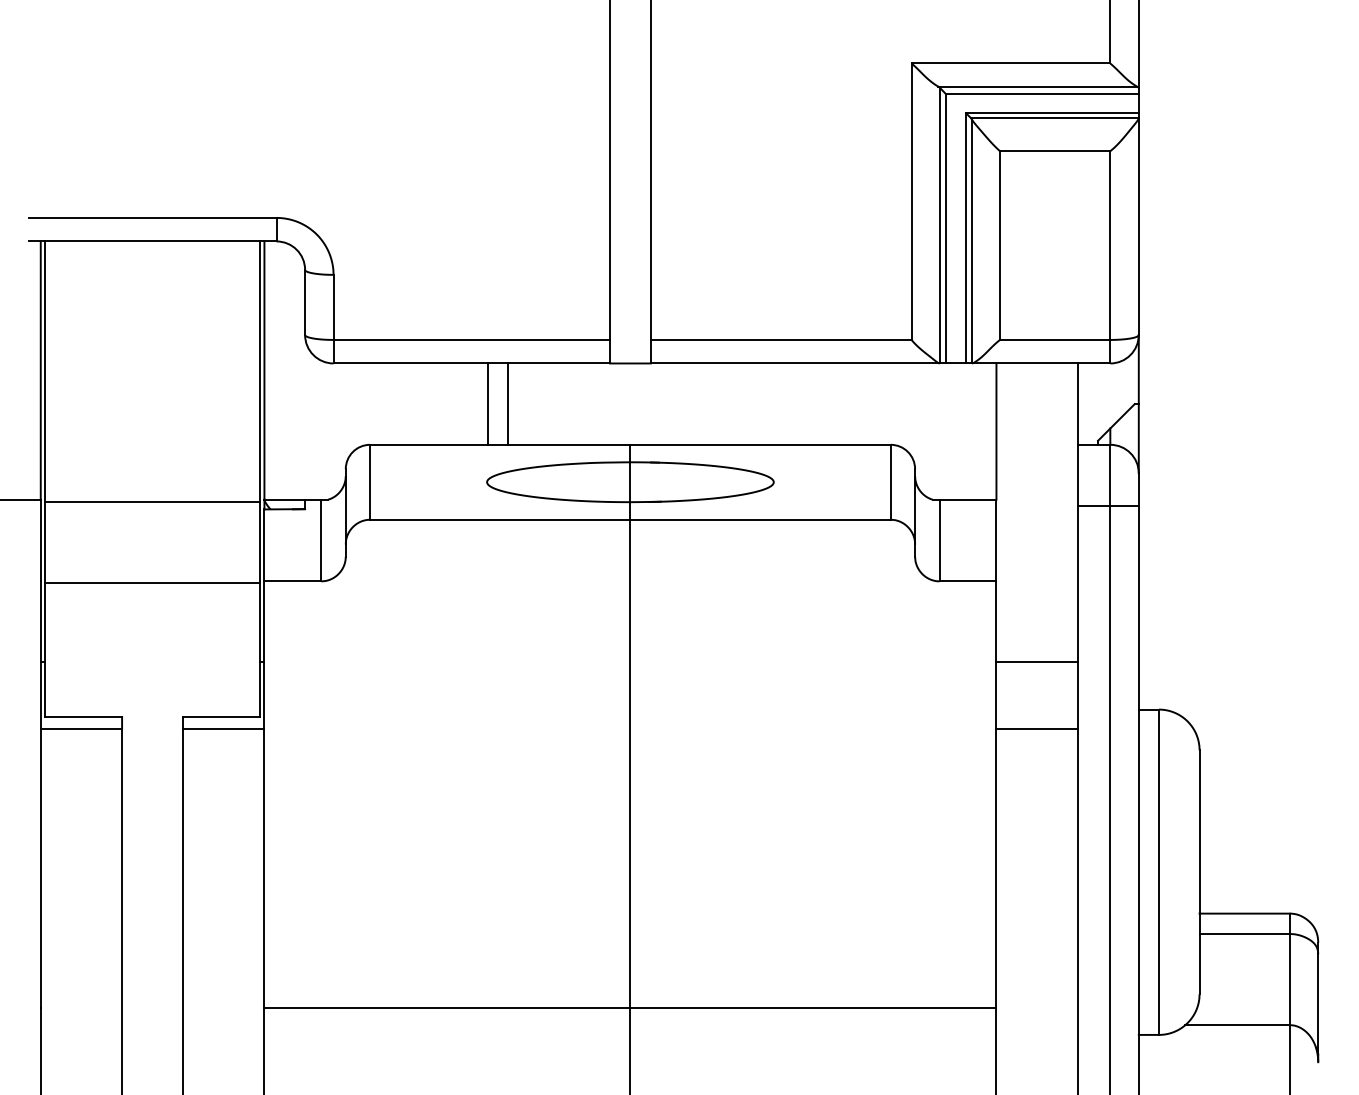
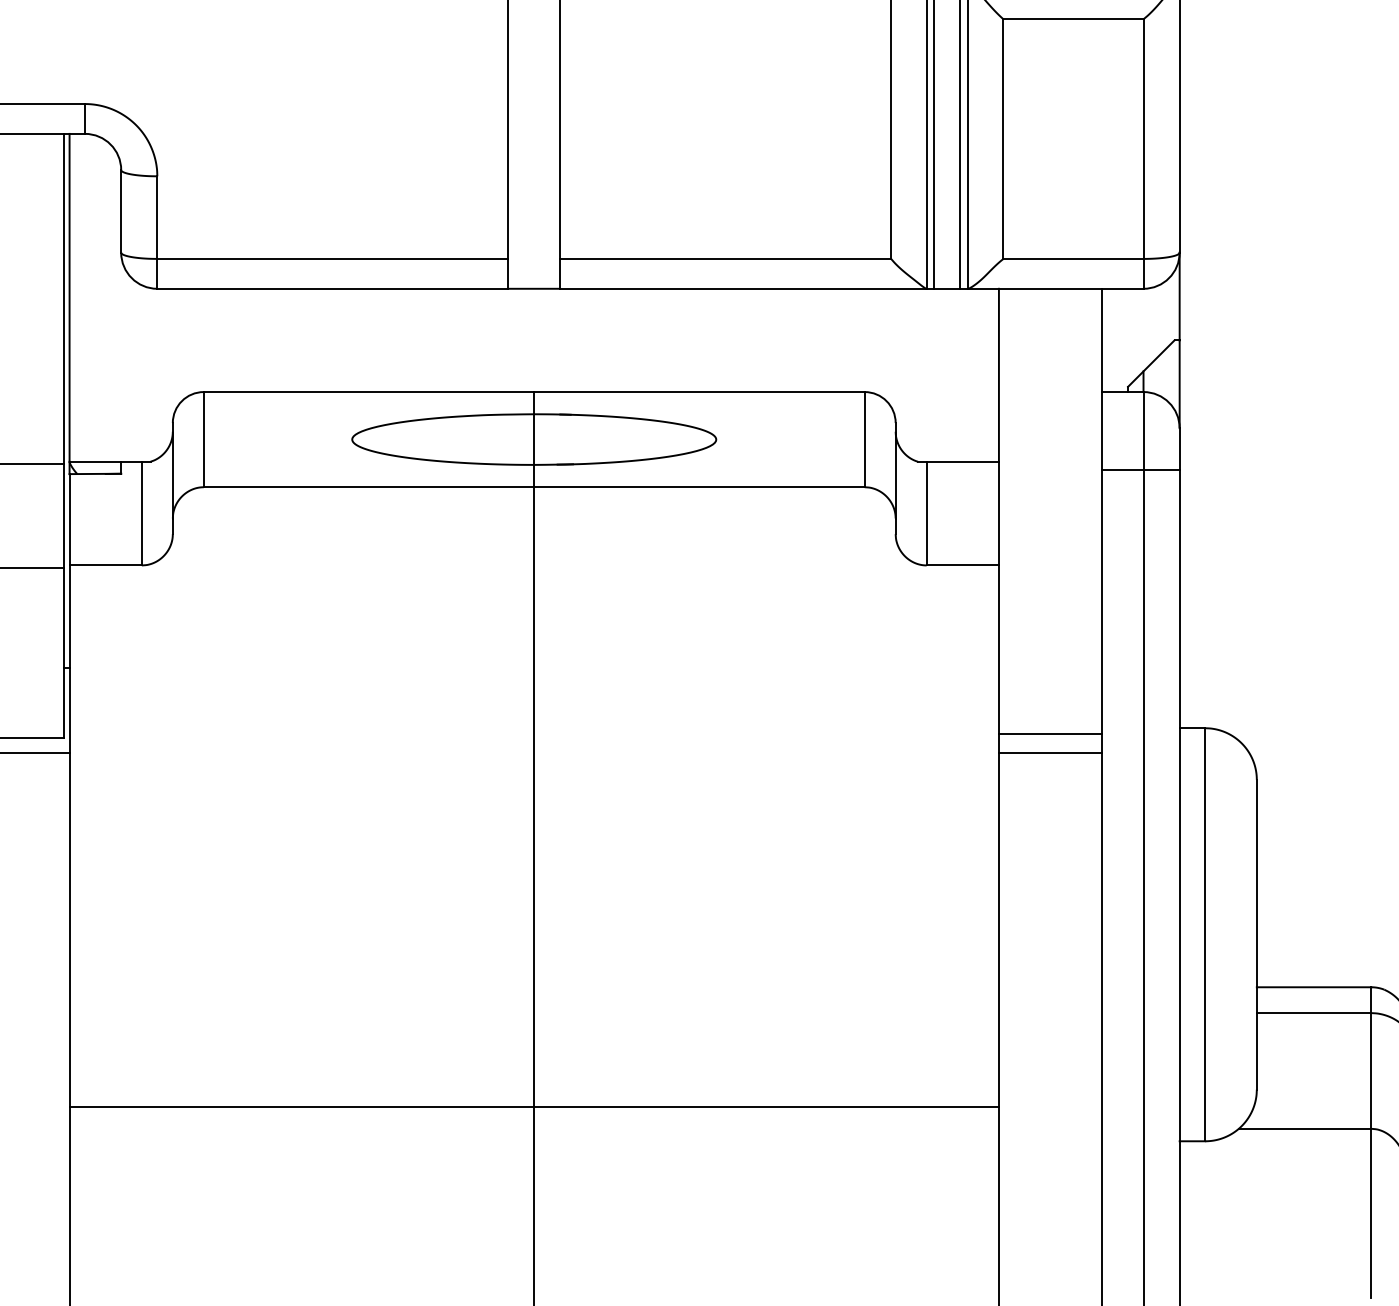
line: (488, 403) -> (354, 339), removed
line: (508, 403) -> (379, 339), removed
line: (1036, 662) -> (1049, 734), moved

